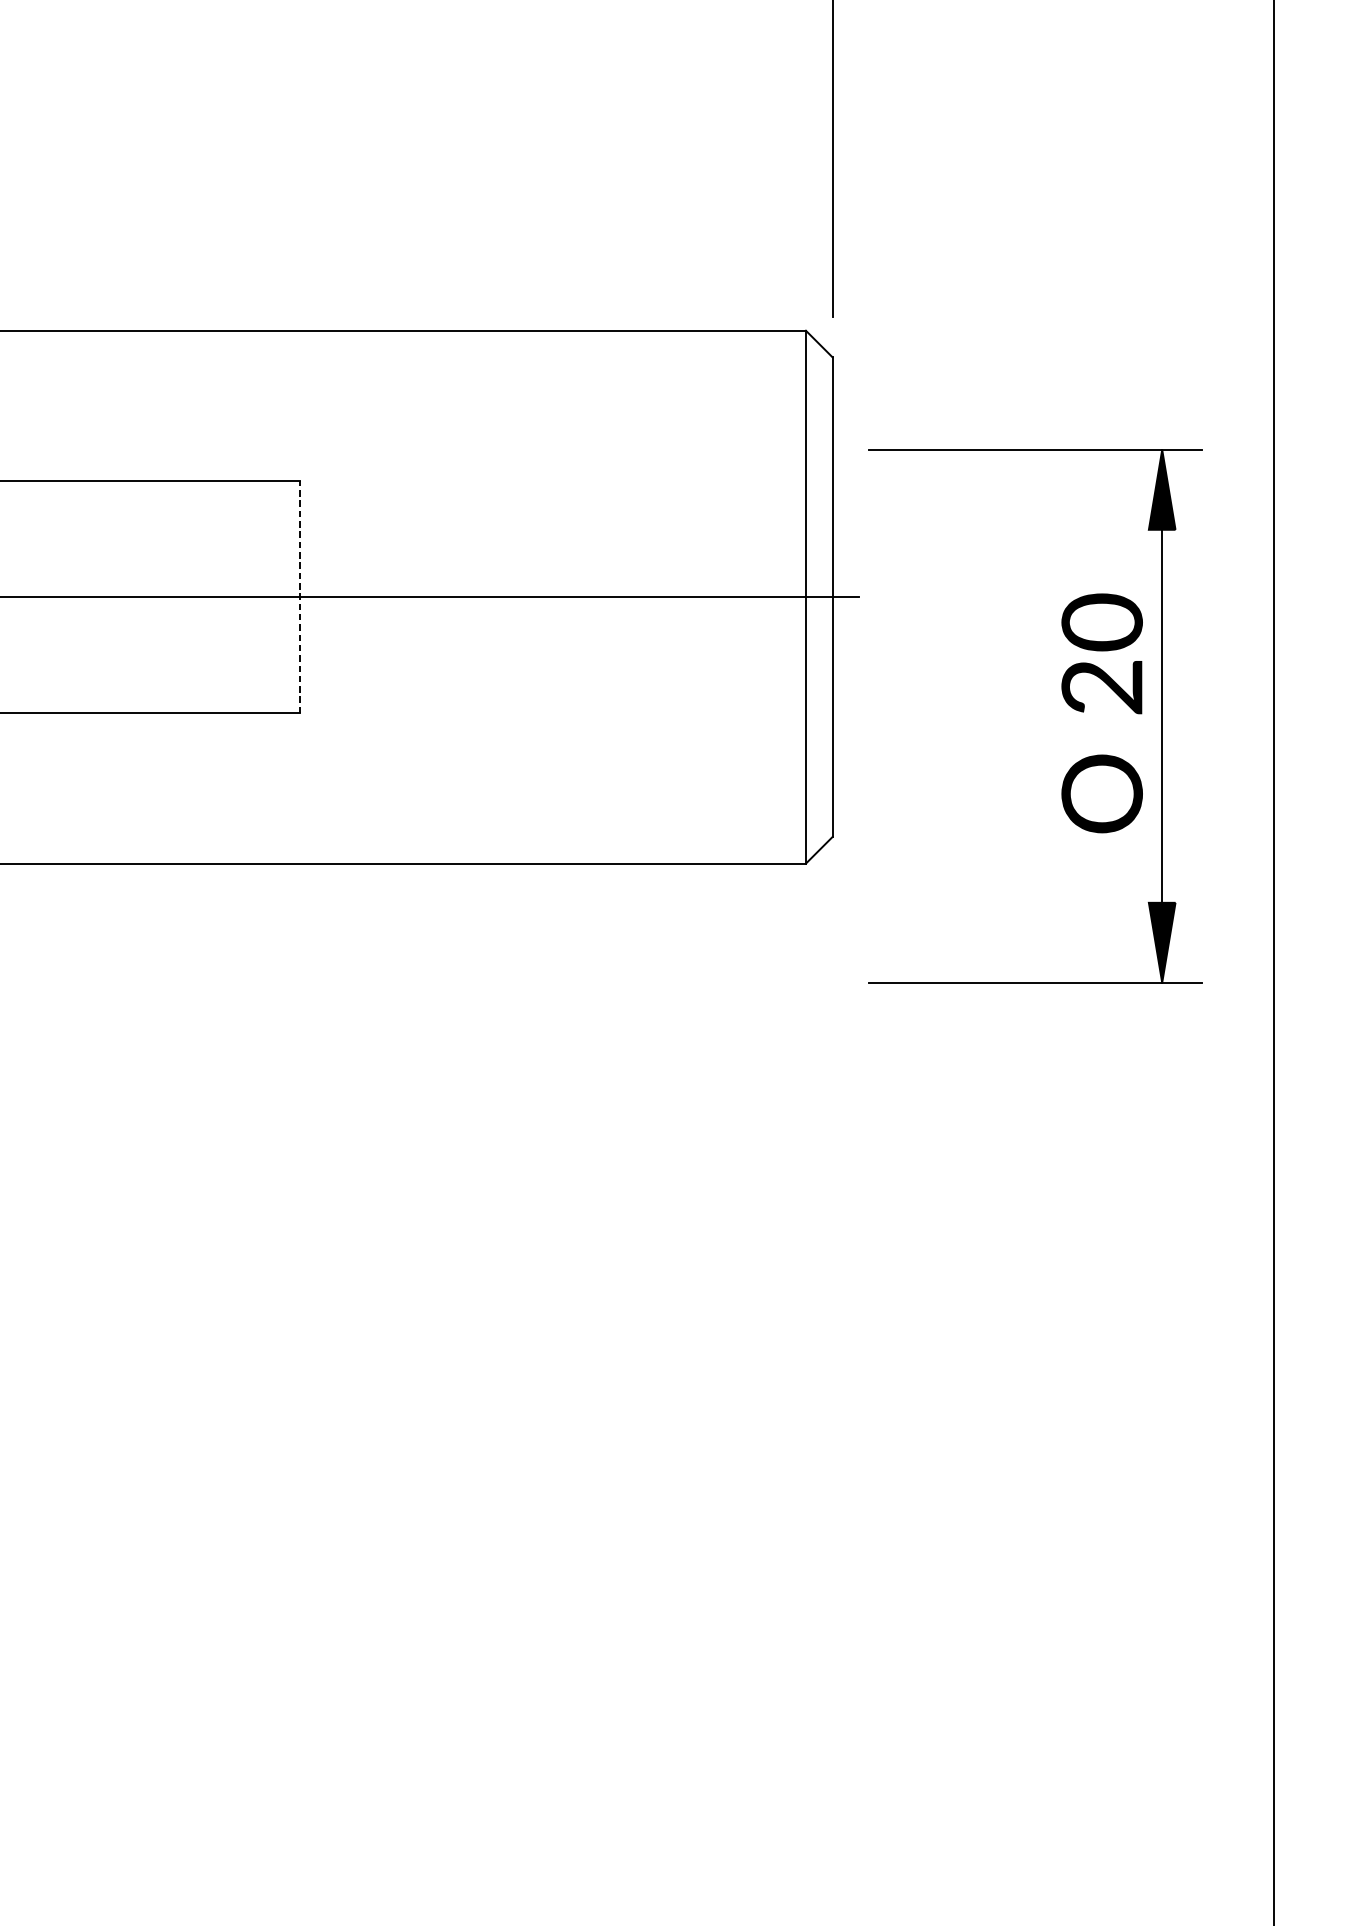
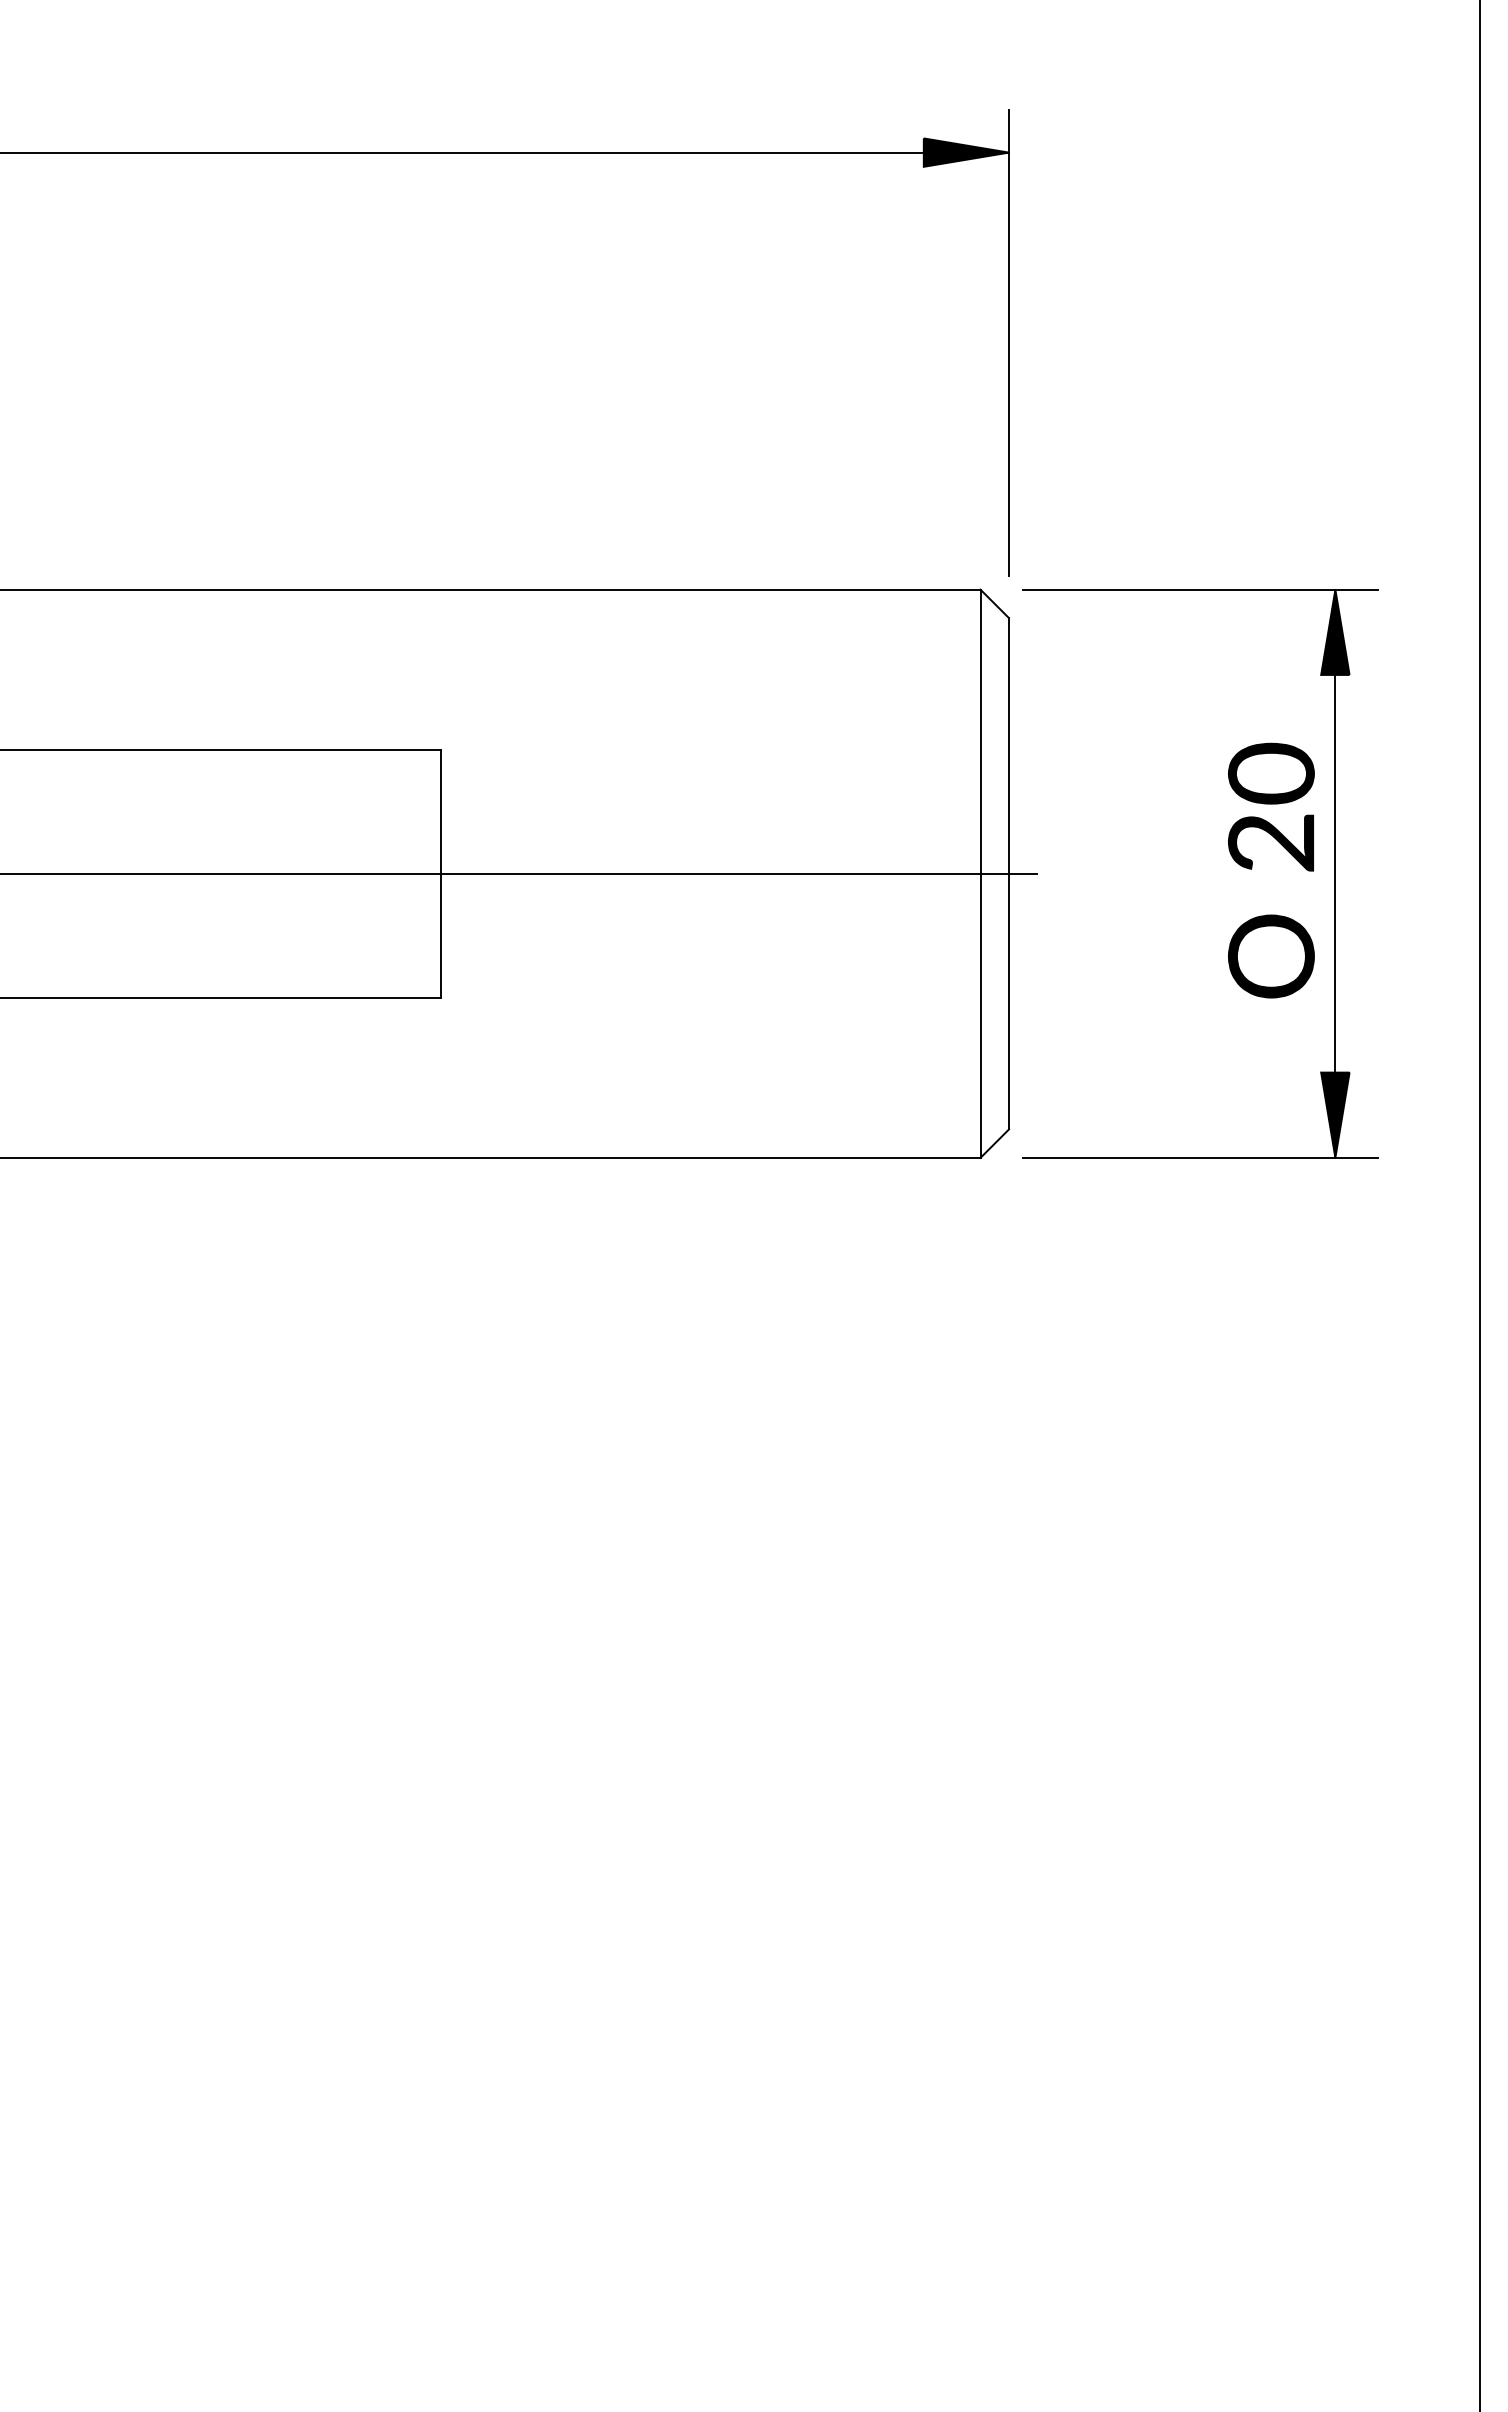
line: (299, 596) -> (440, 873), dashed -> solid
part: (1065, 701) -> (1232, 858), moved

